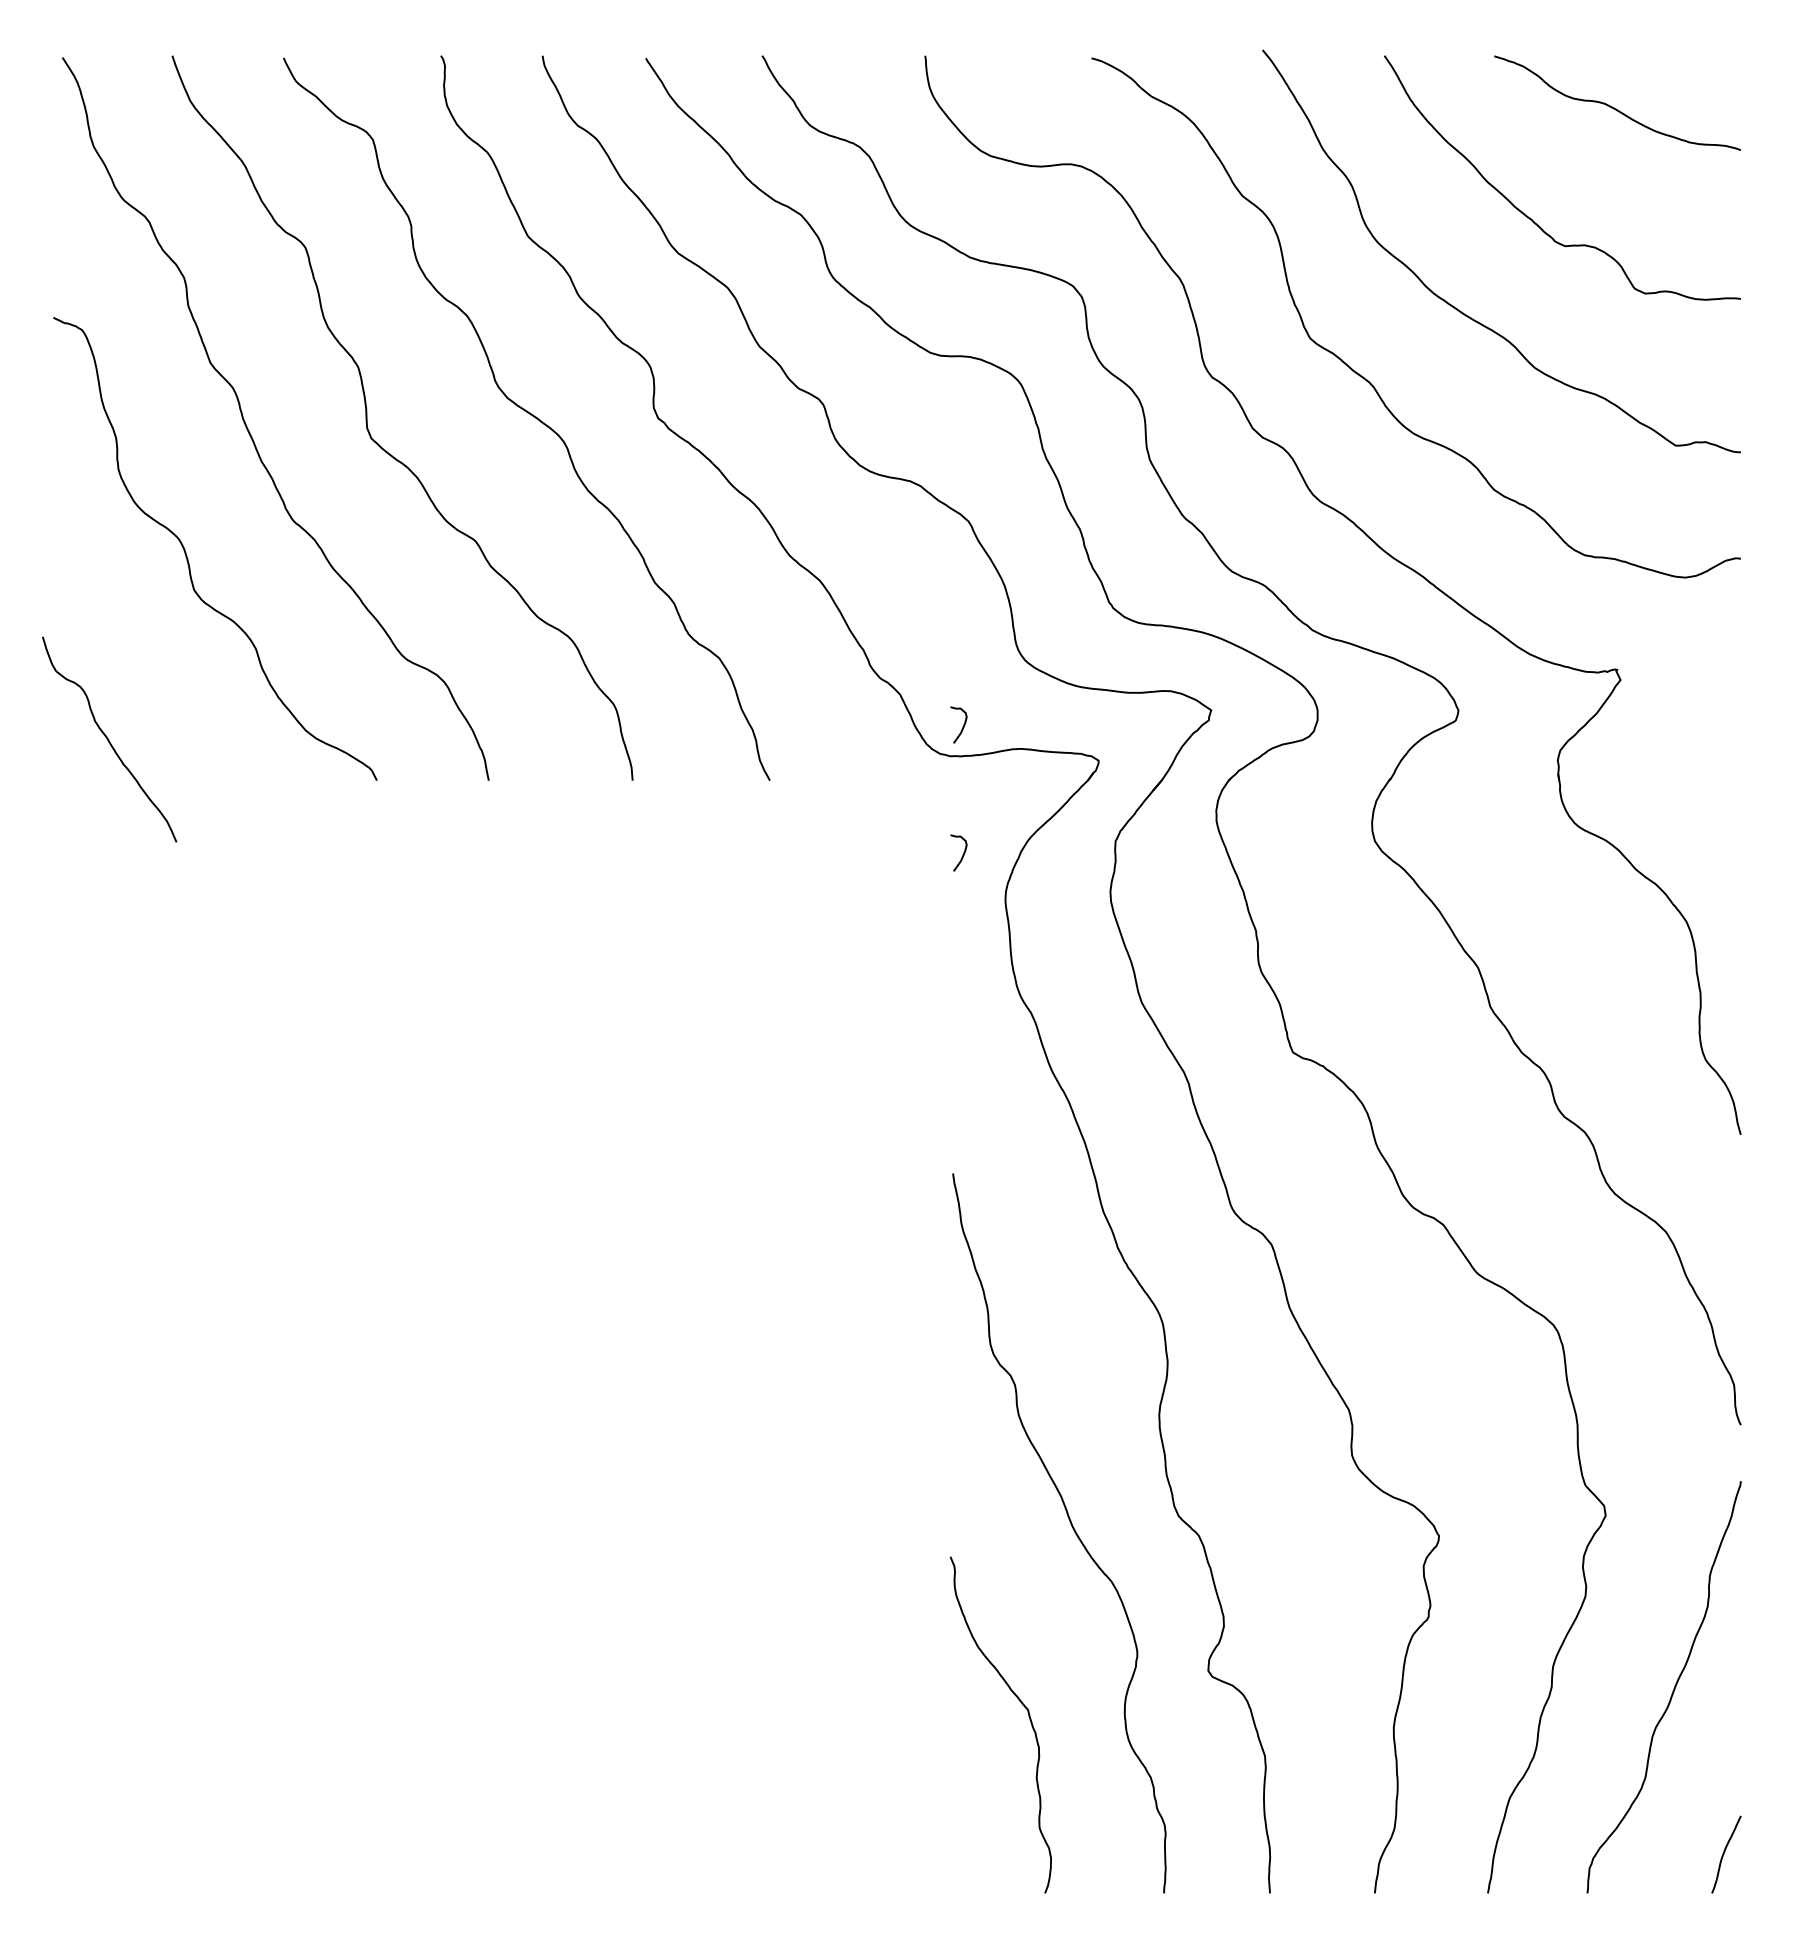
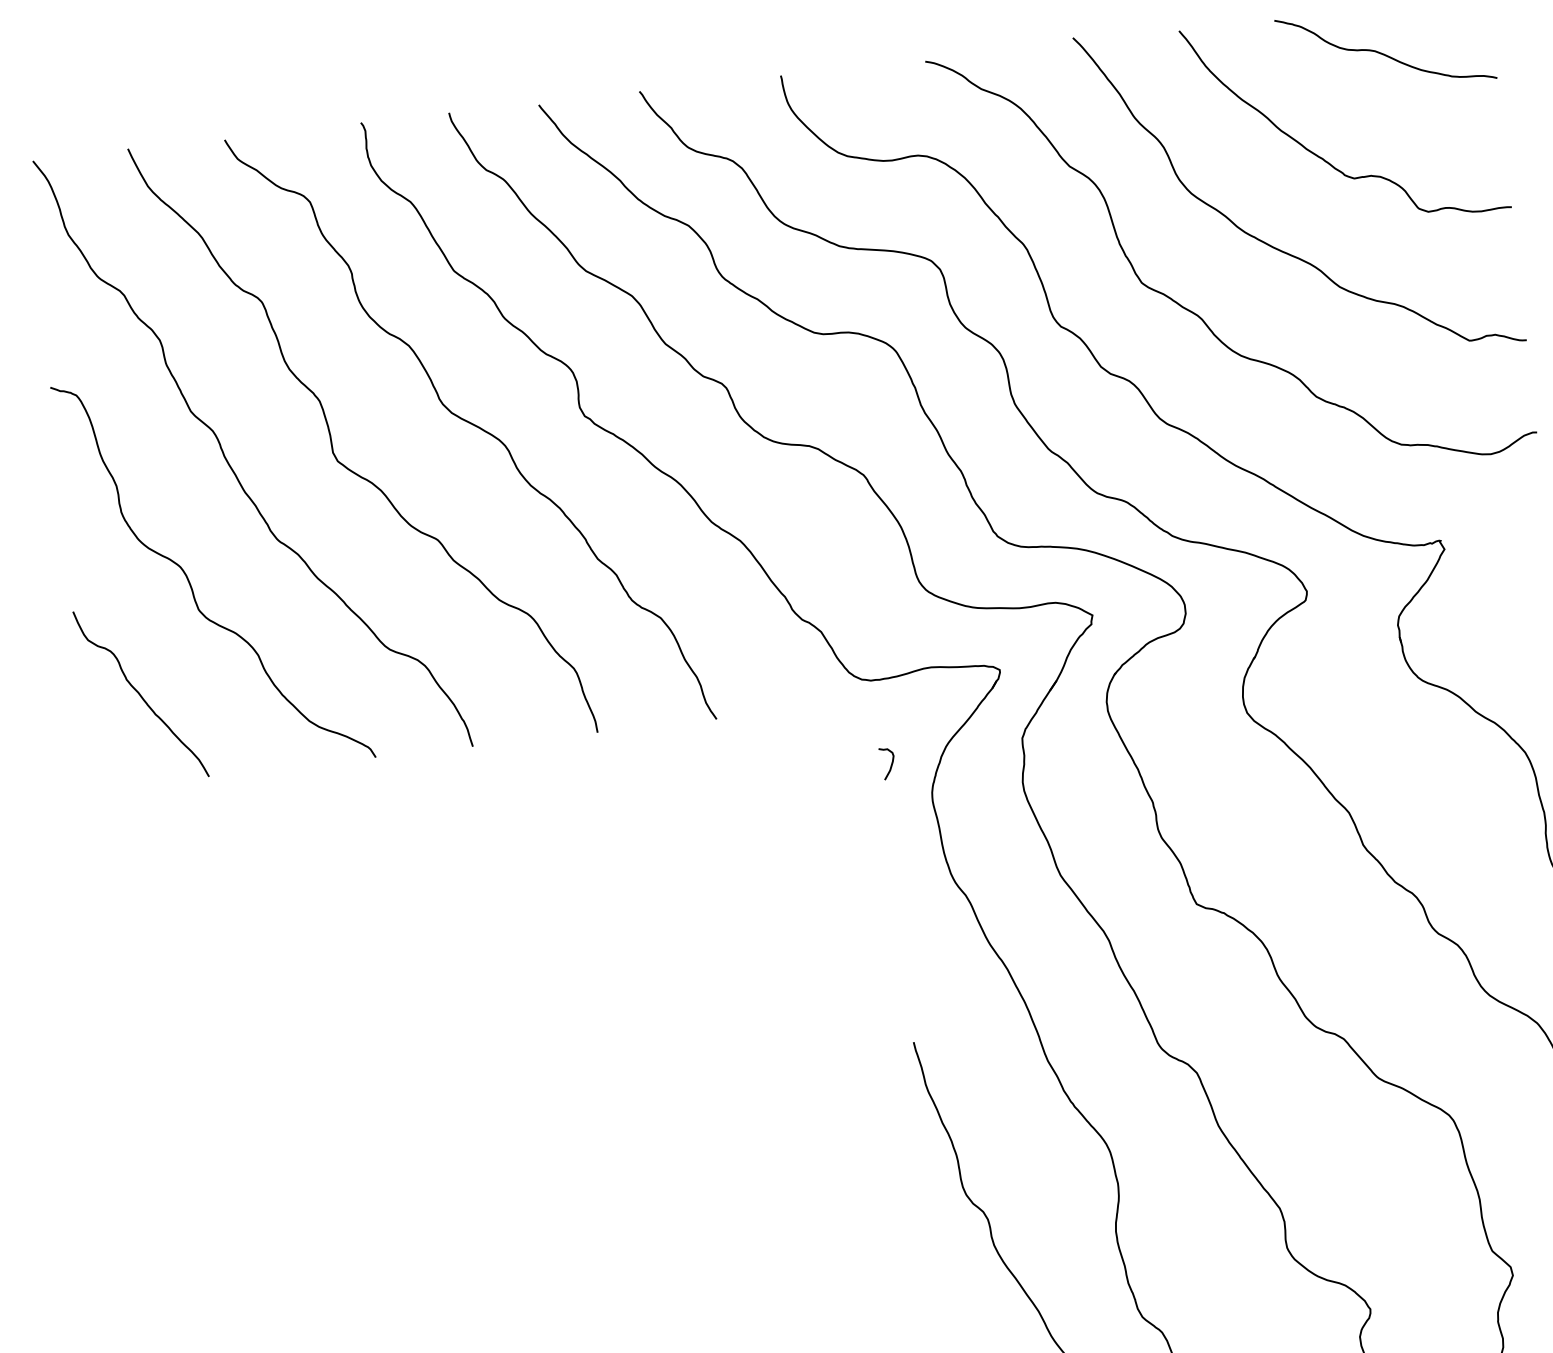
curve: (962, 726) -> (878, 653), removed
curve: (108, 739) -> (140, 694), moved

